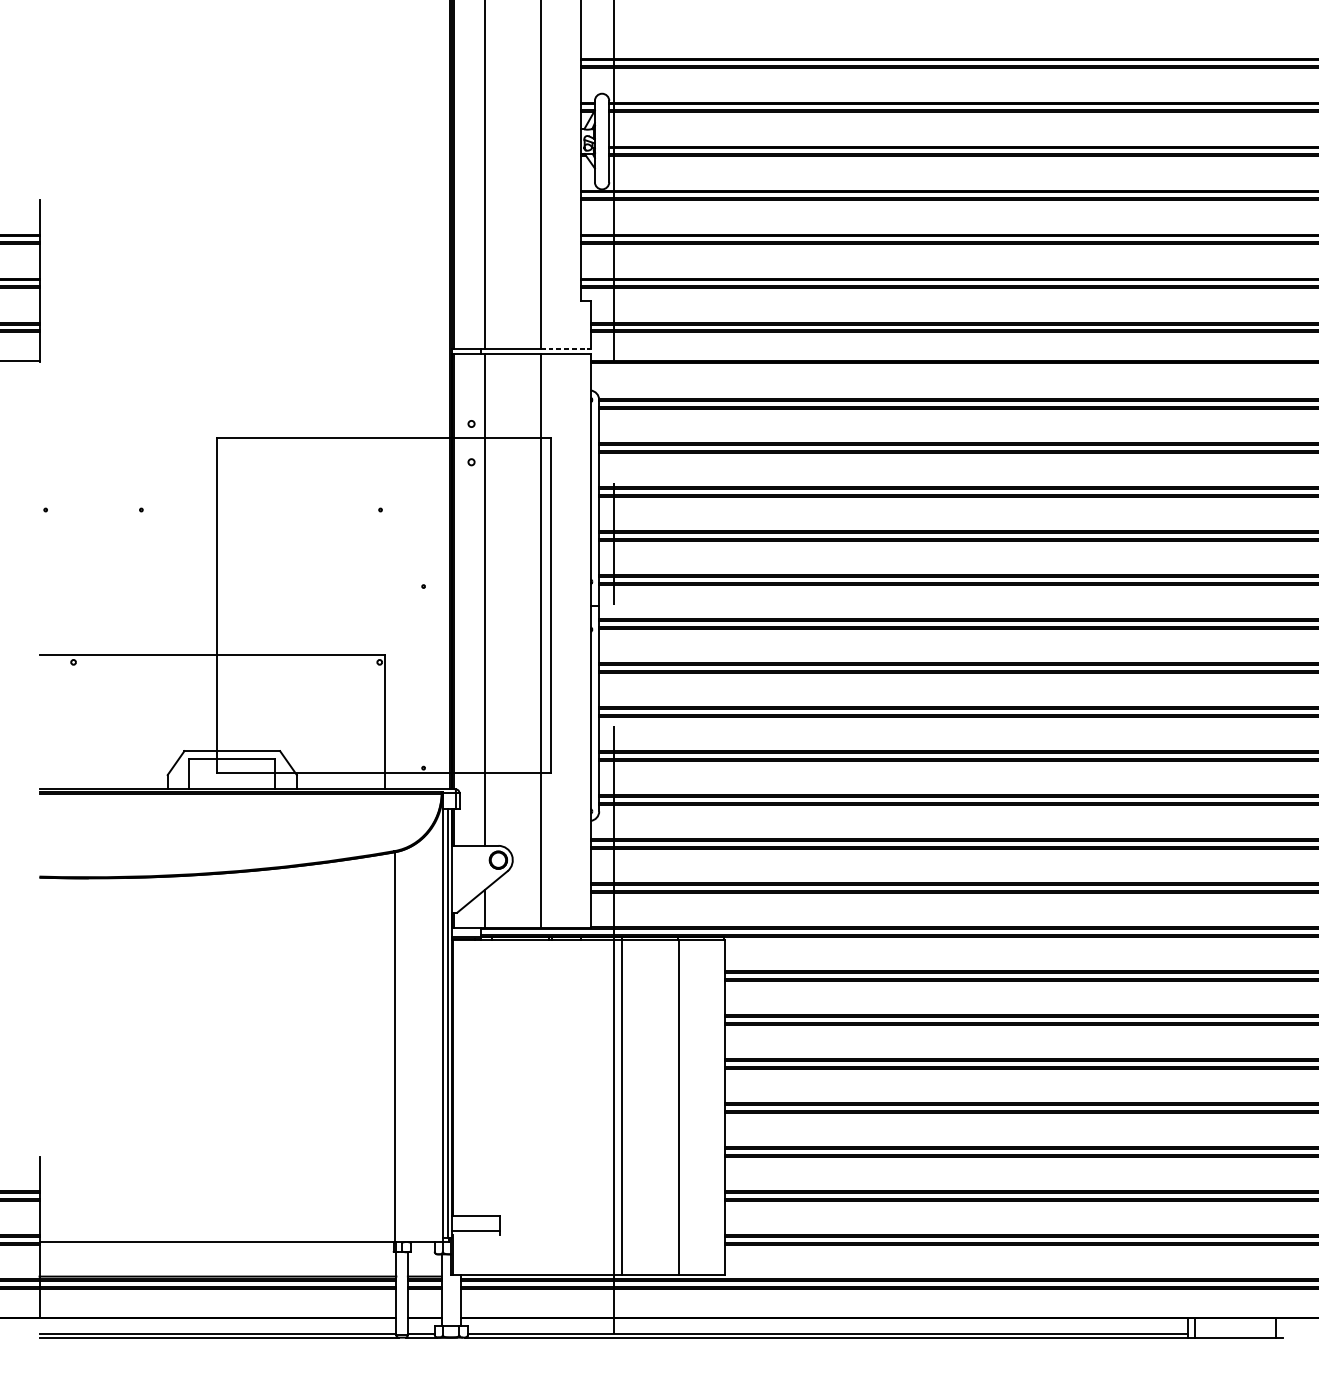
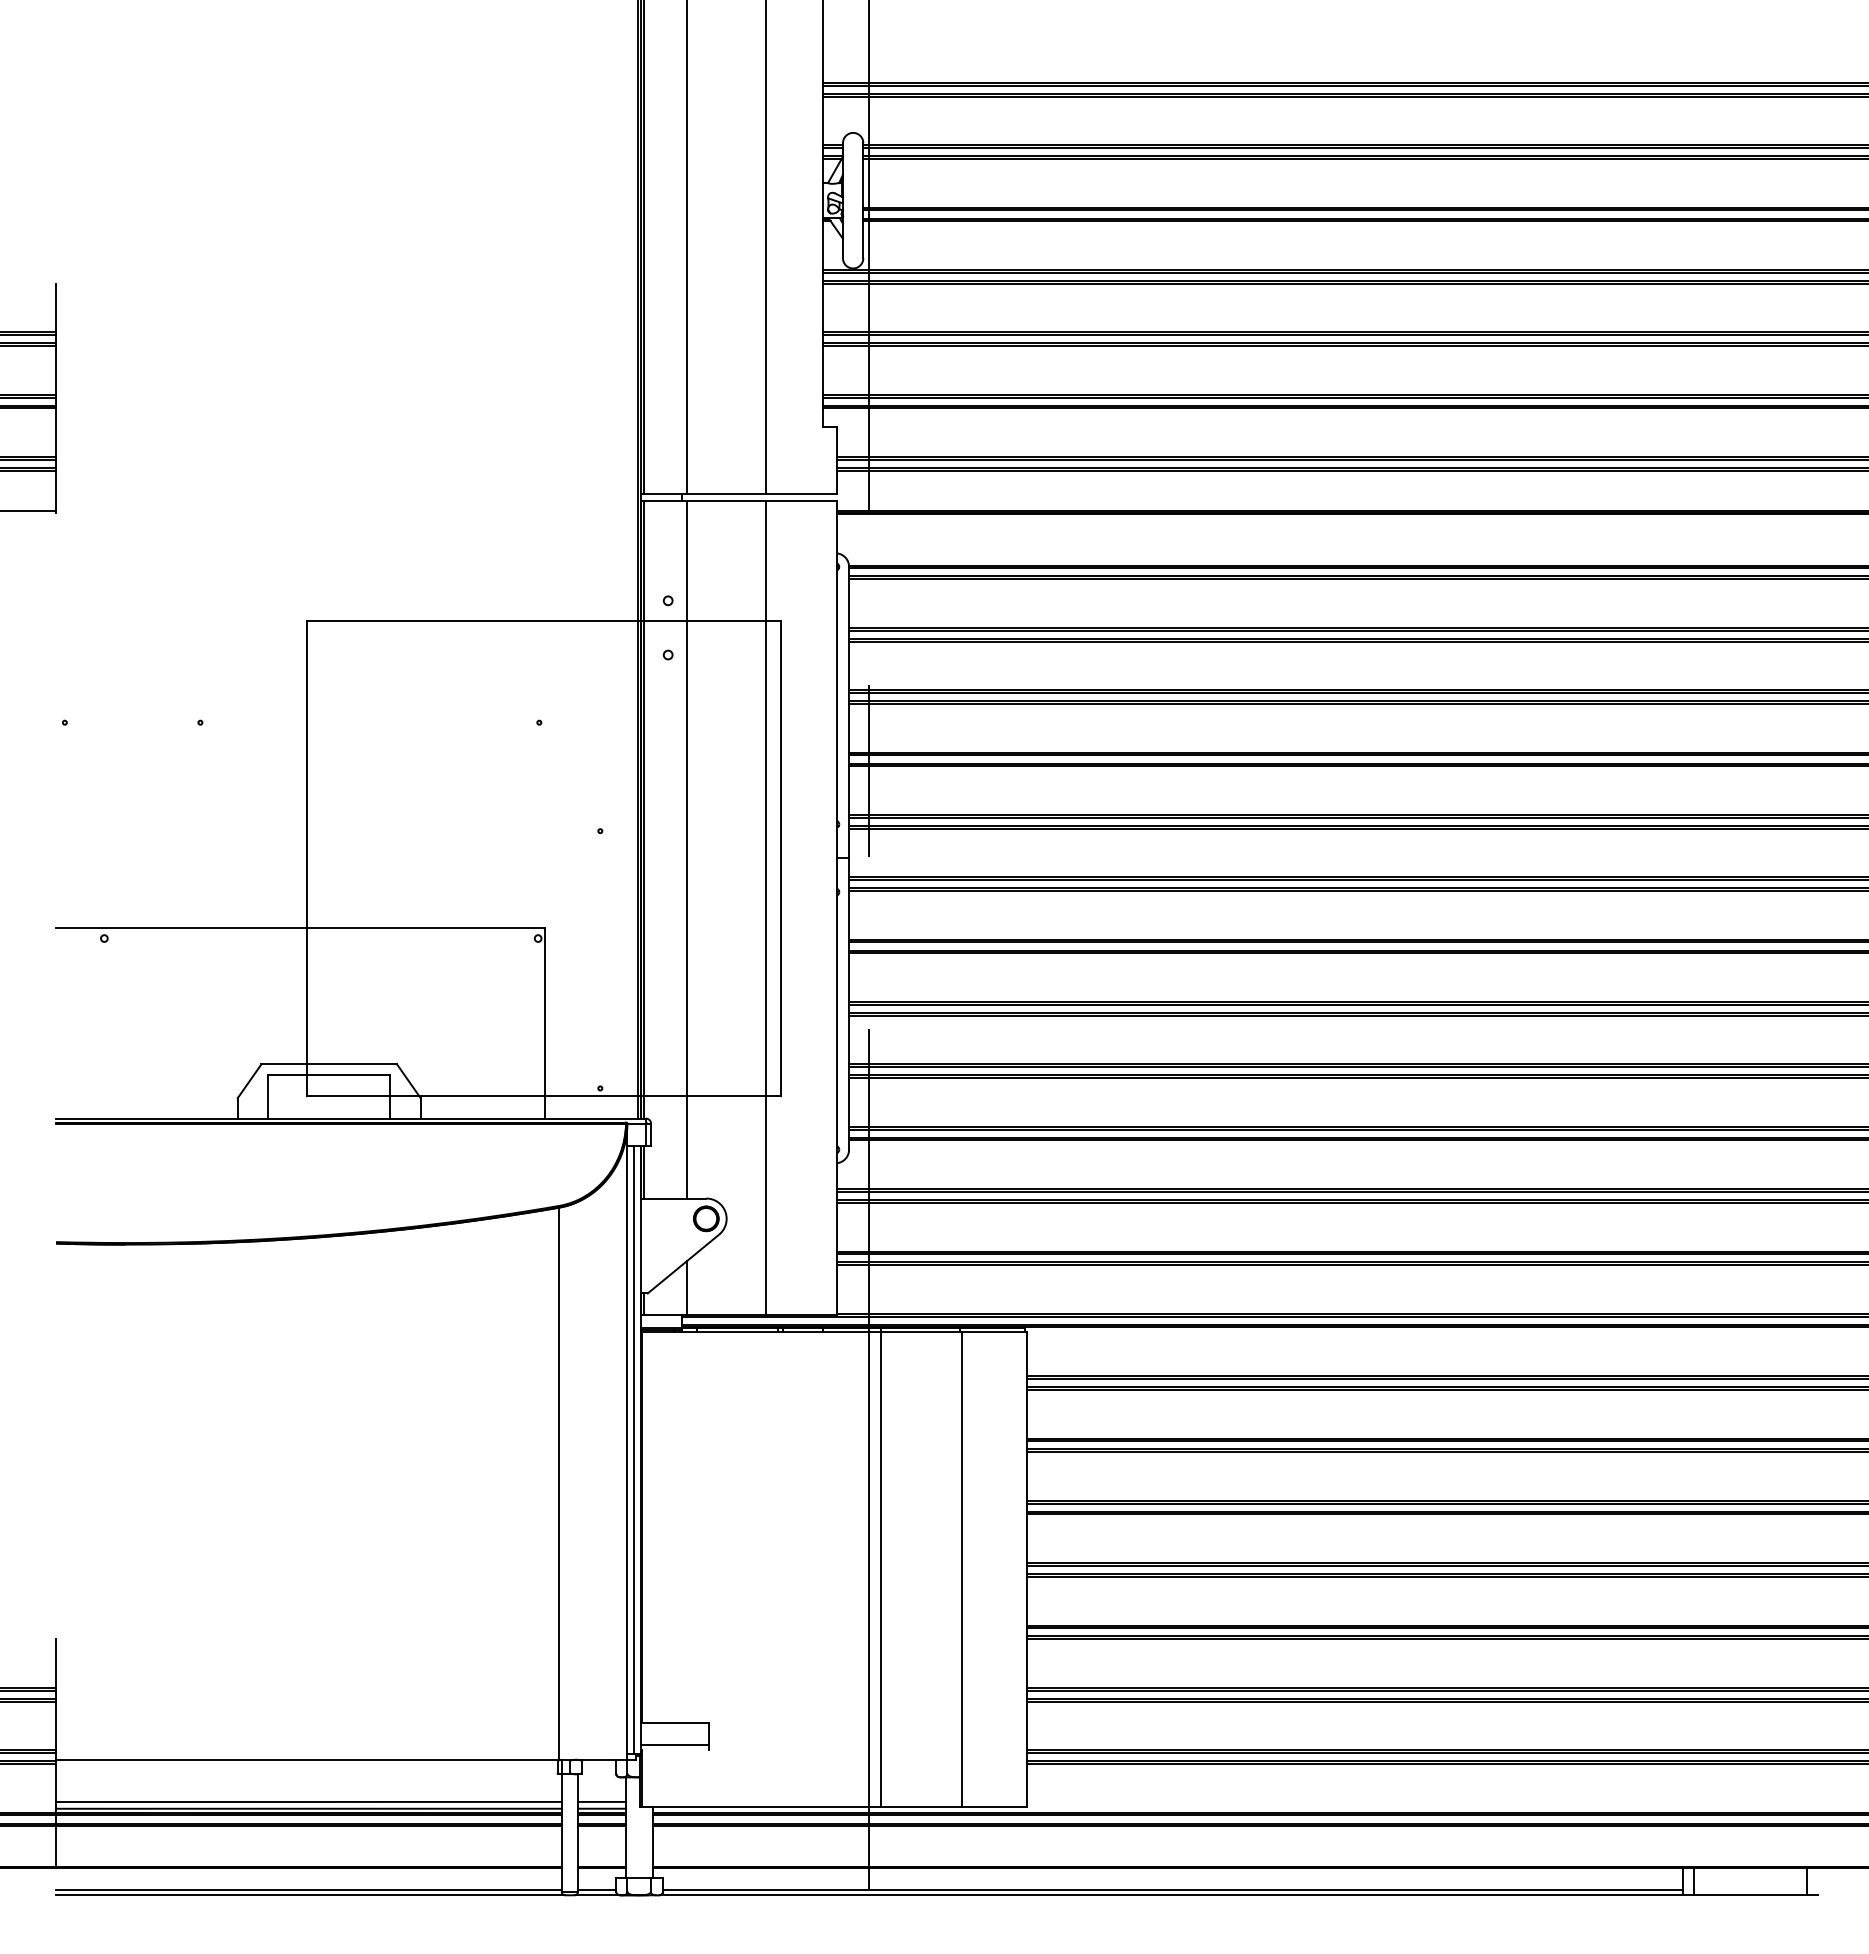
line: (566, 348) -> (802, 494), dashed -> solid
line: (217, 1271) -> (308, 1801), added
line: (424, 1271) -> (601, 1801), added

